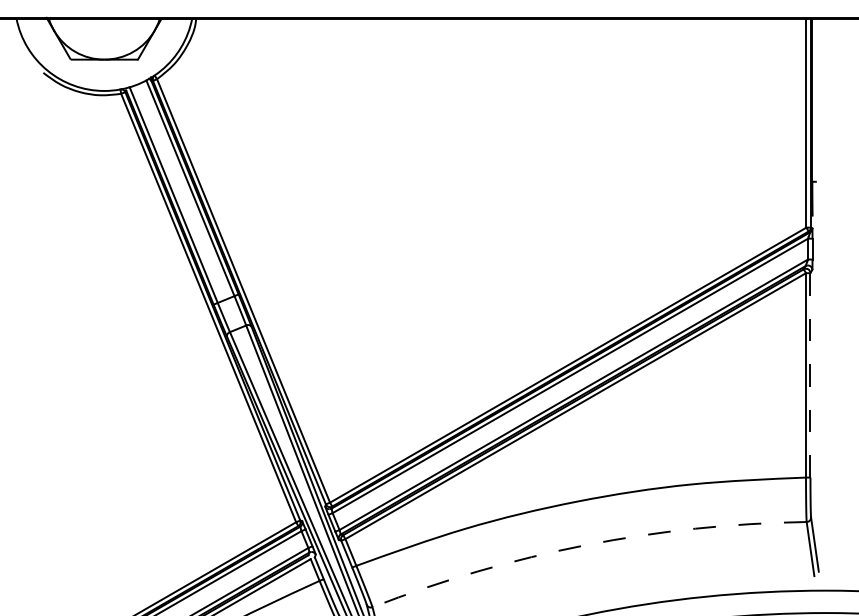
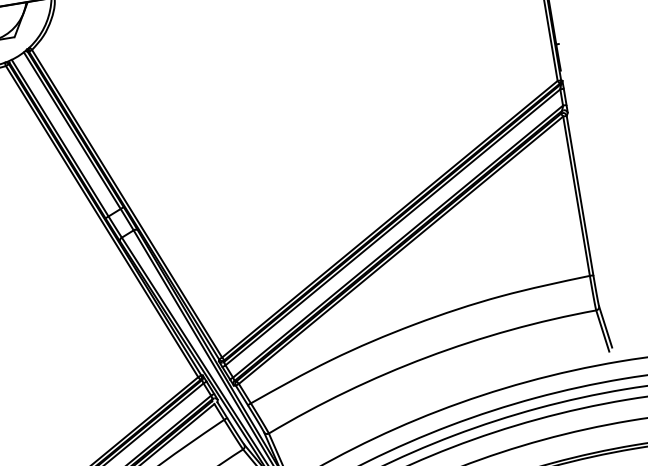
line: (810, 375) -> (580, 195), dashed -> solid
arc: (585, 545) -> (426, 357), dashed -> solid

